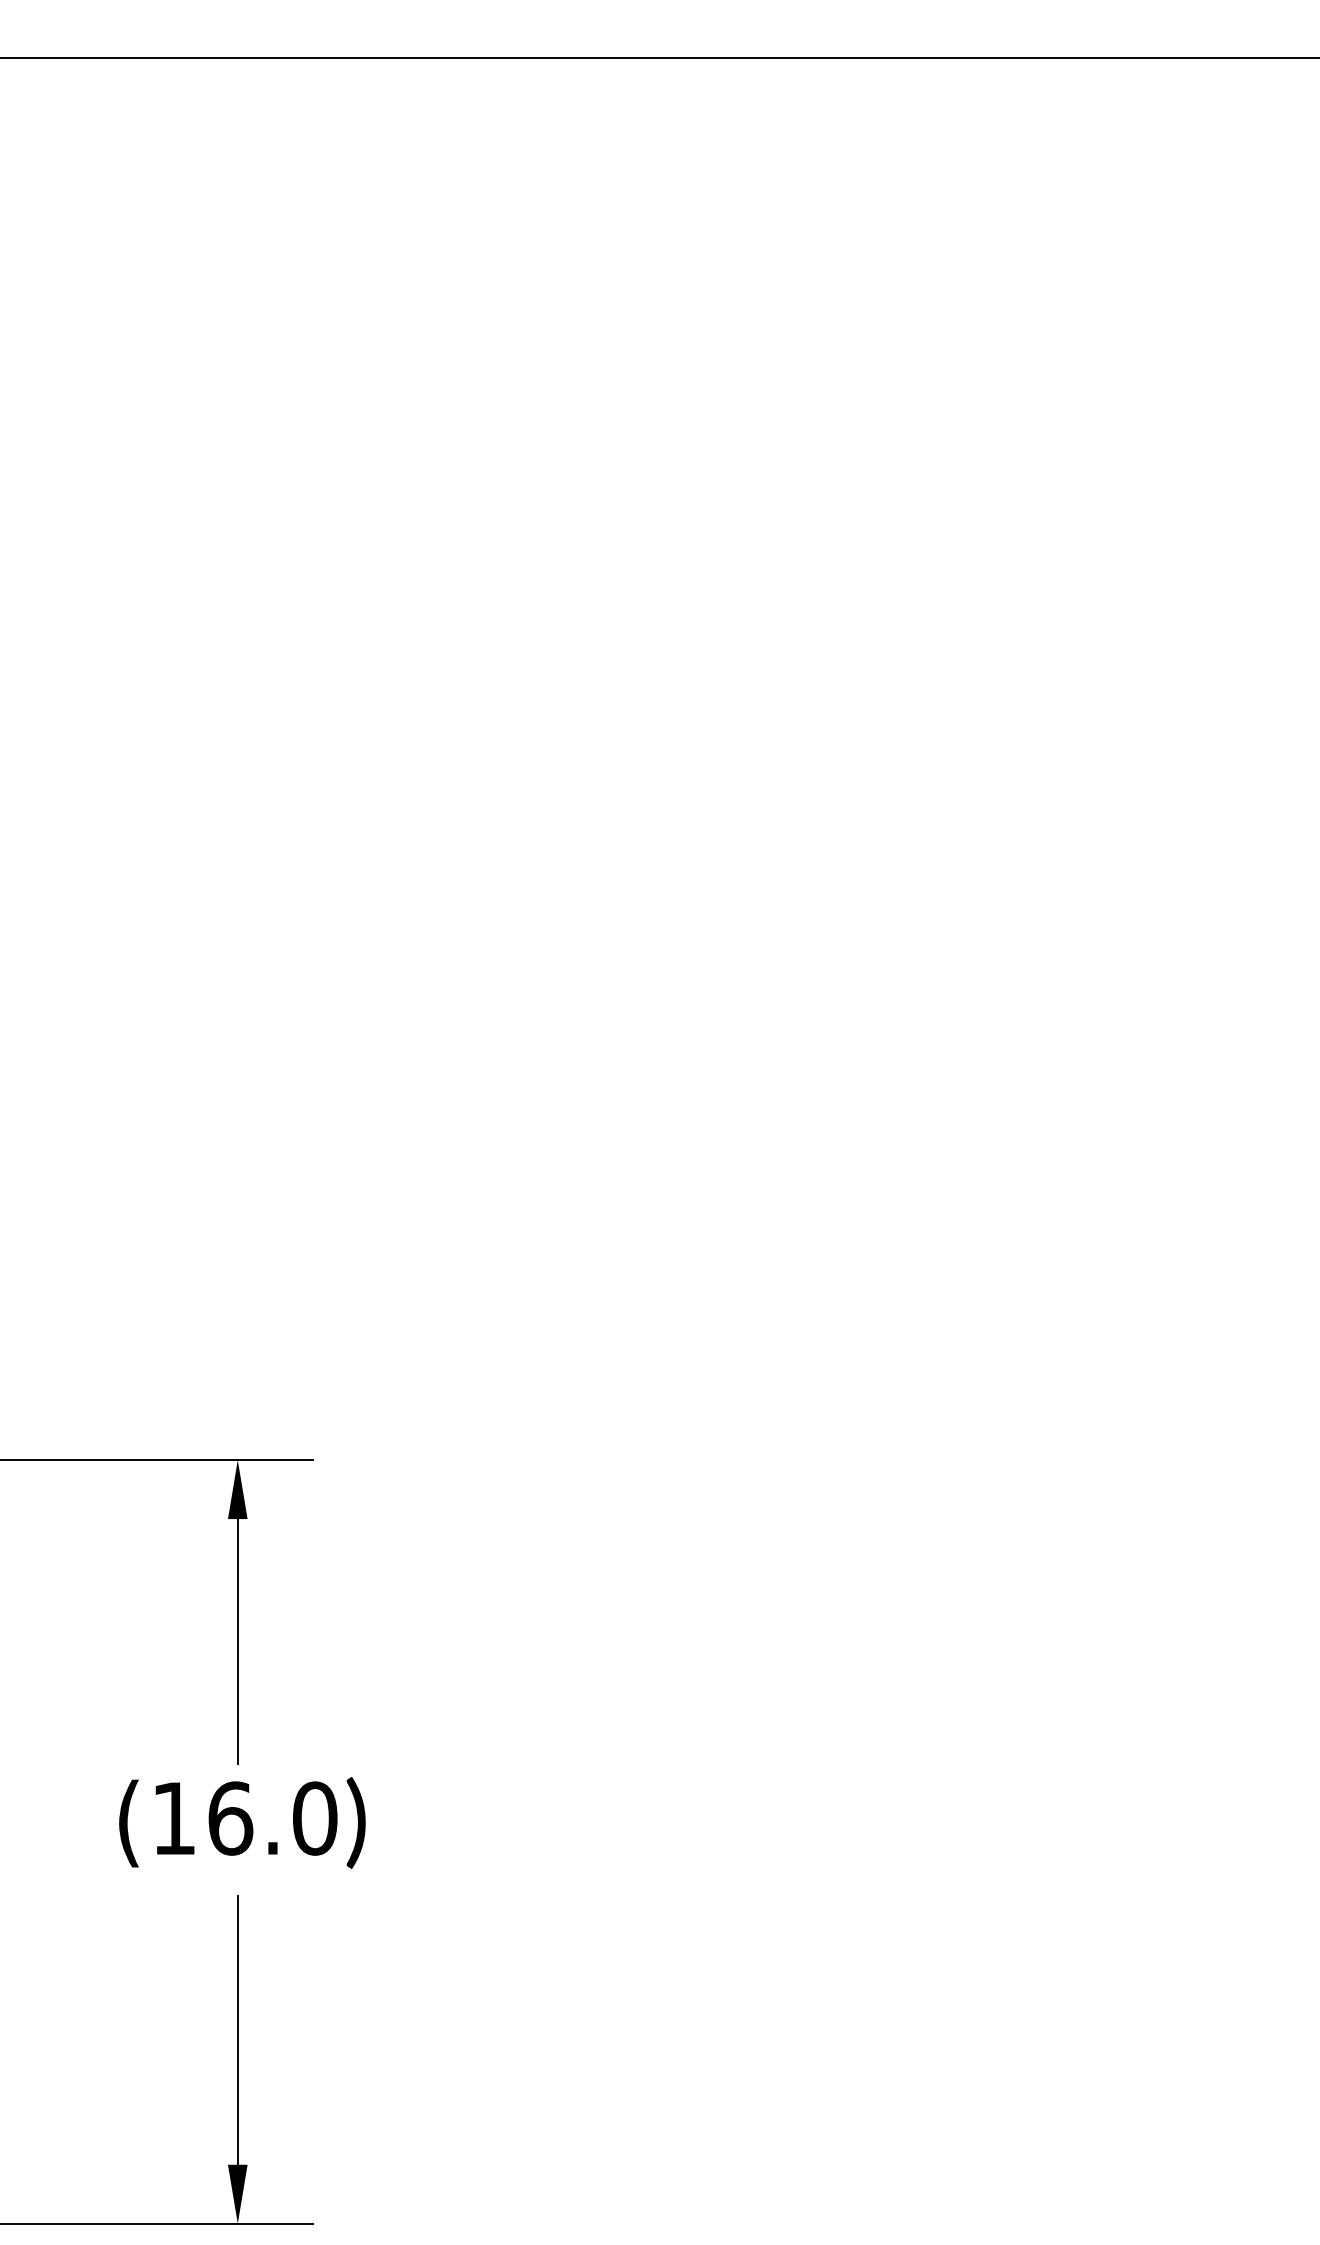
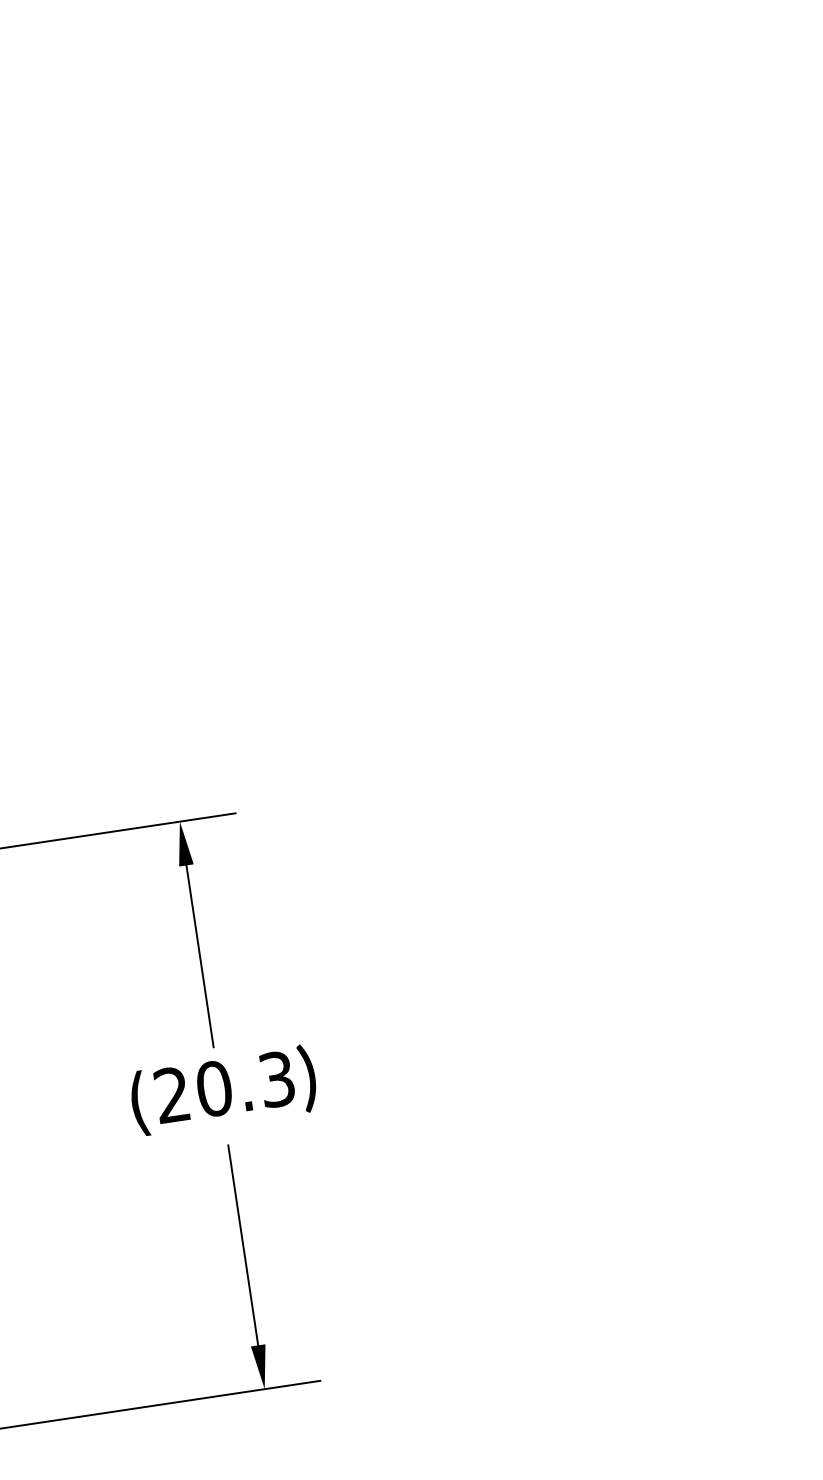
text: (244, 1818) -> (224, 1087), (16.0 -> (20.3

